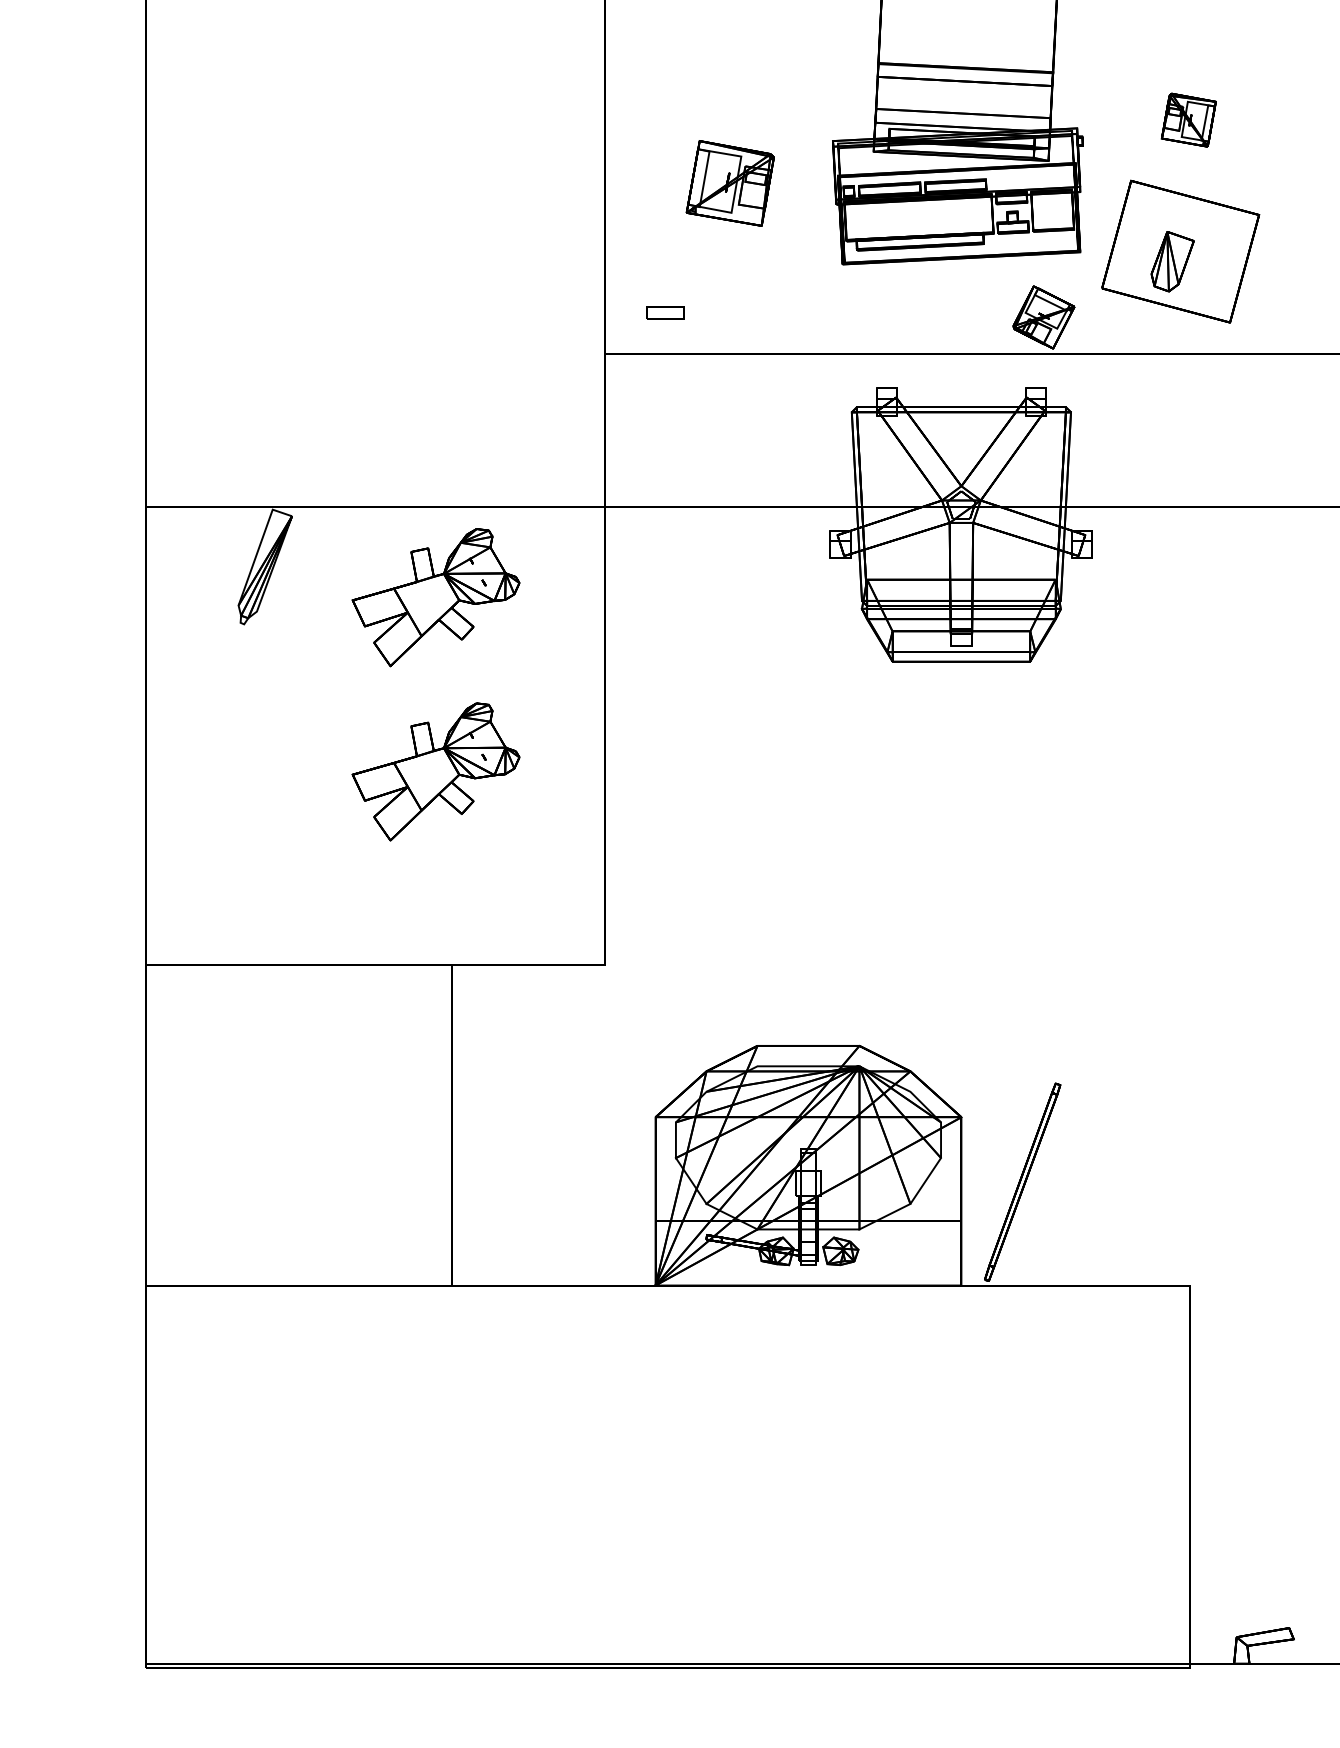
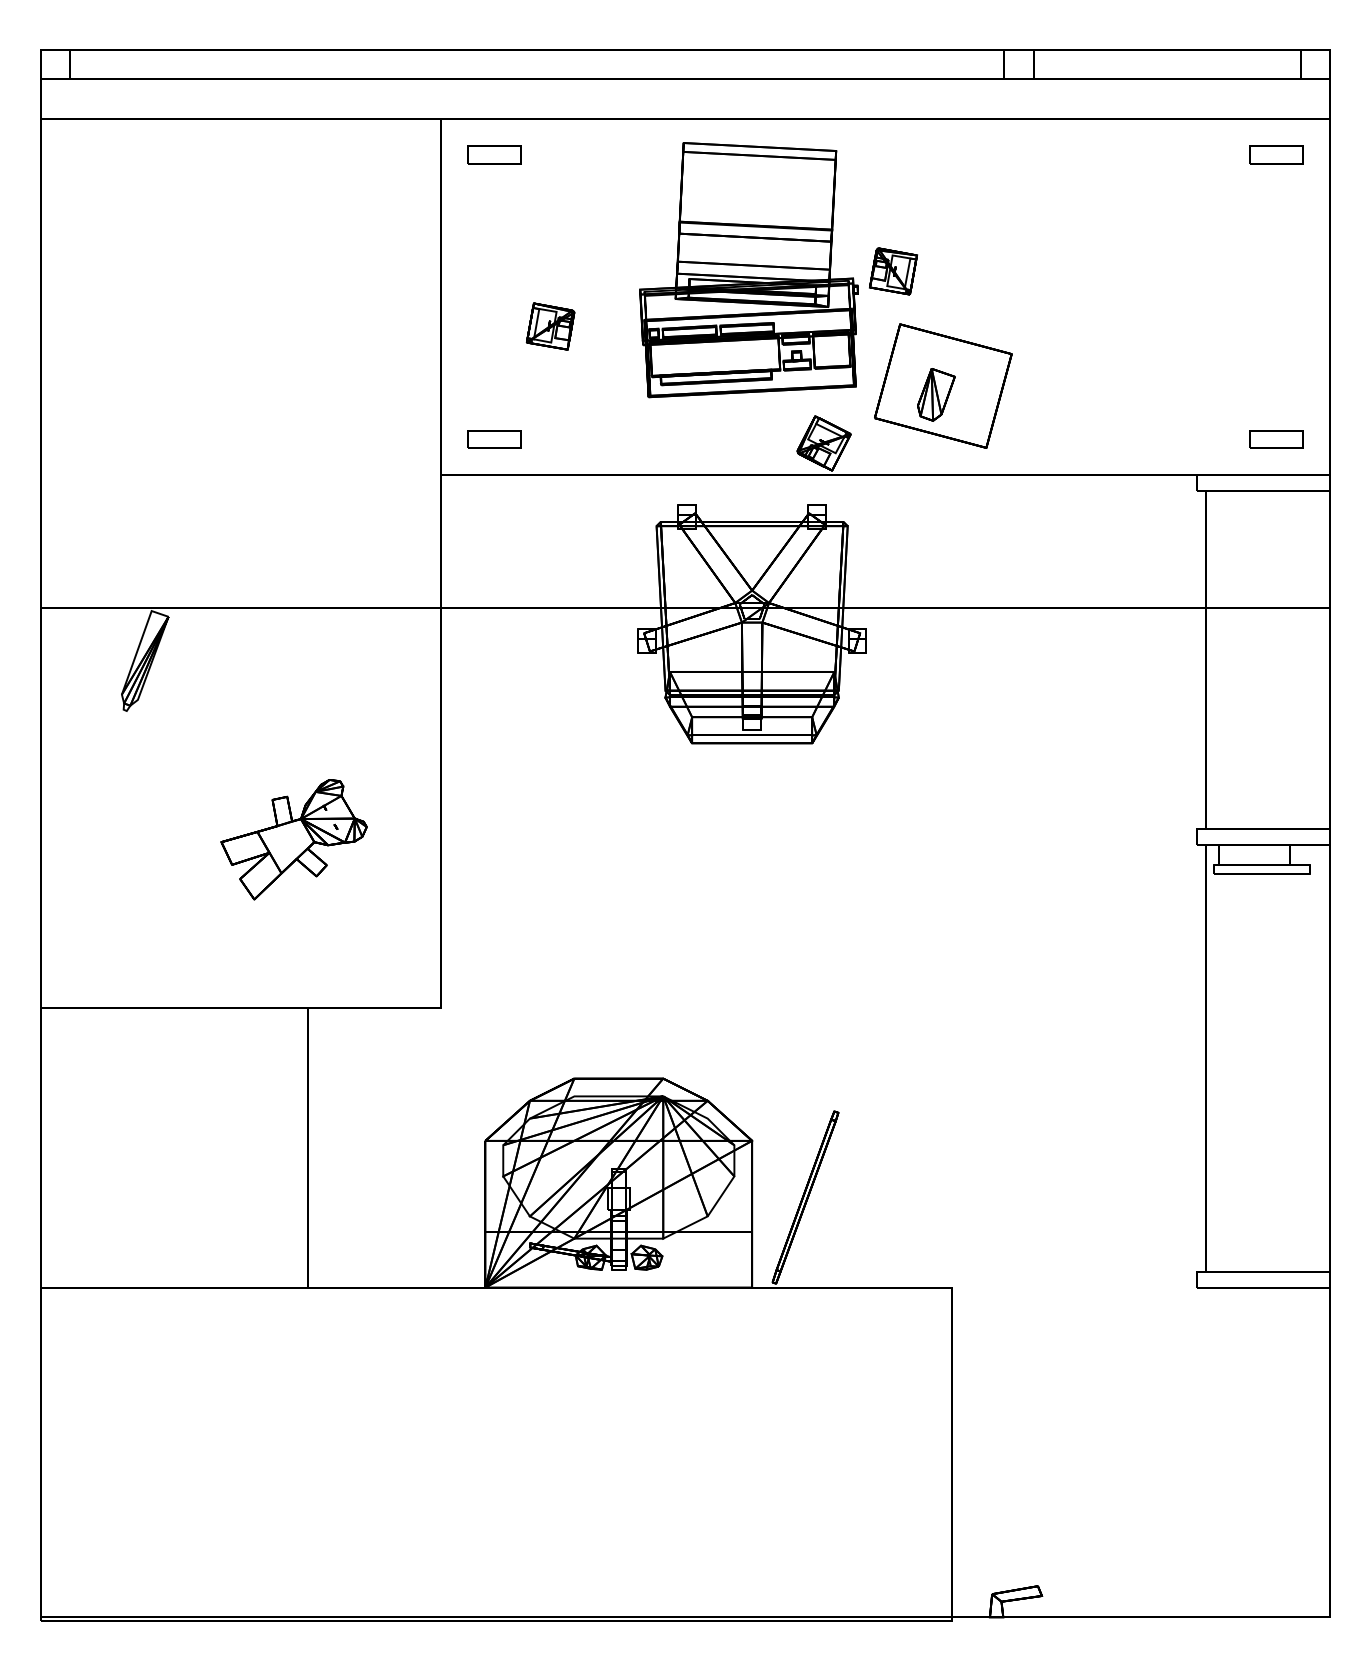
part: (1188, 120) -> (893, 271), moved
part: (730, 183) -> (550, 326), size x0.62
part: (665, 312) -> (494, 439), size x1.67
part: (435, 597) -> (293, 687), removed

